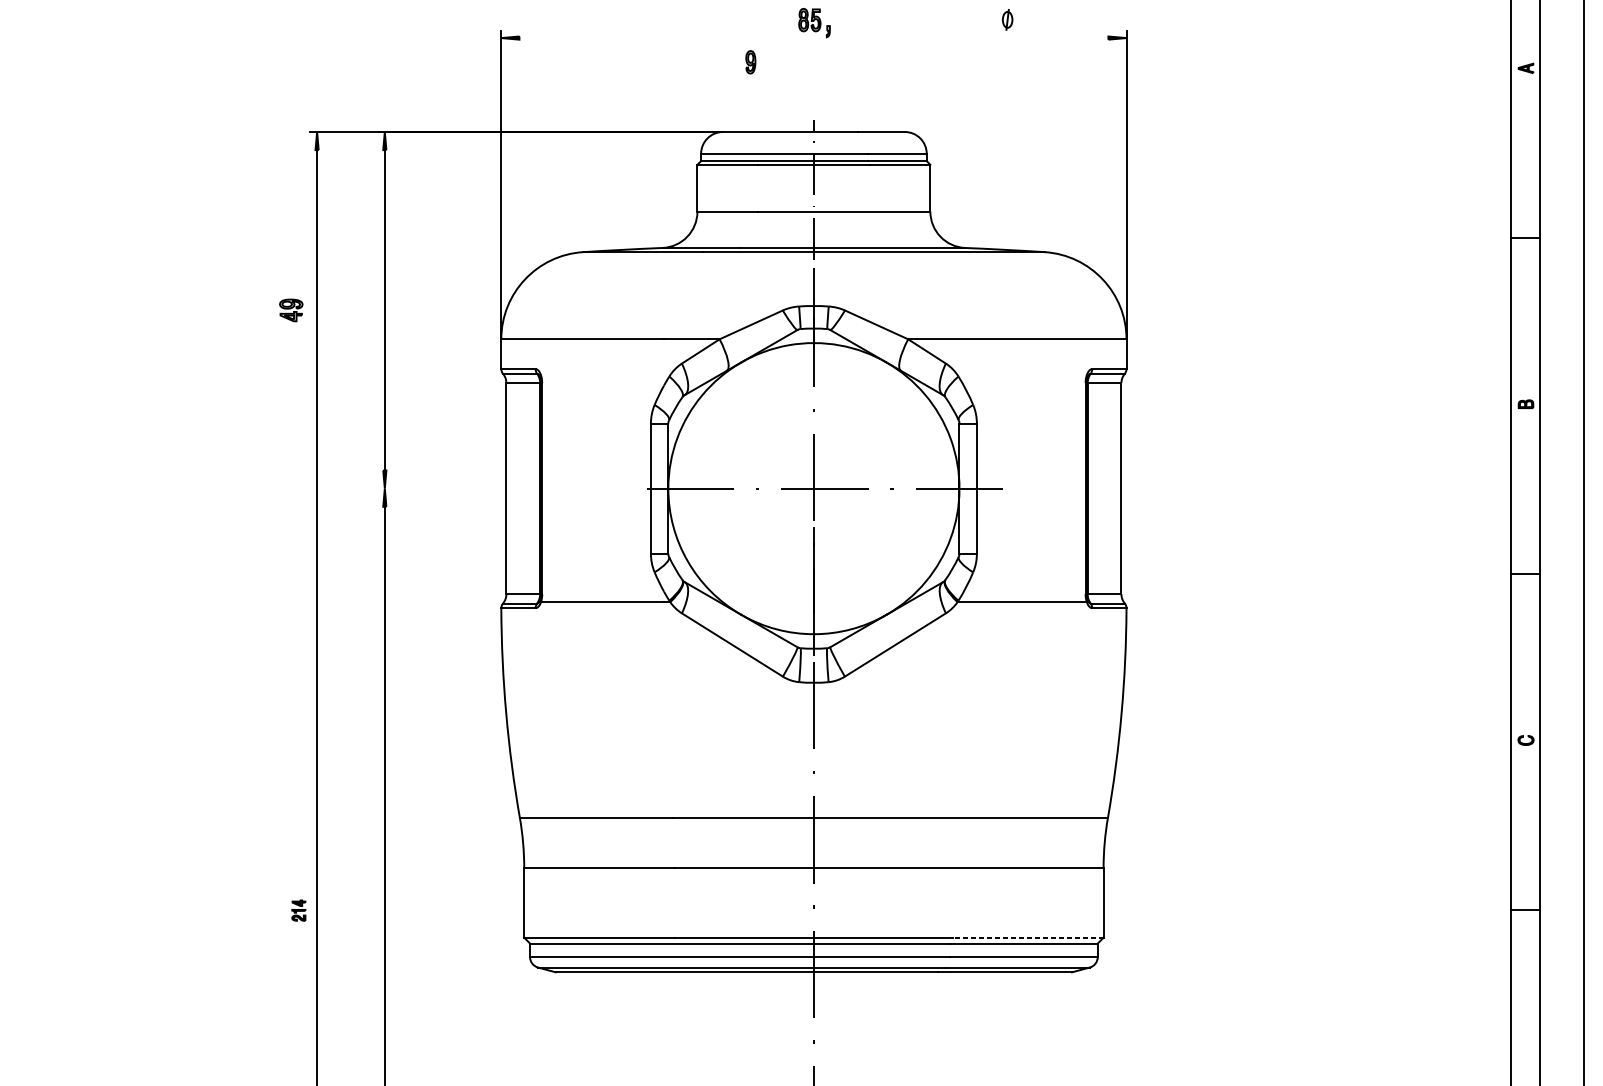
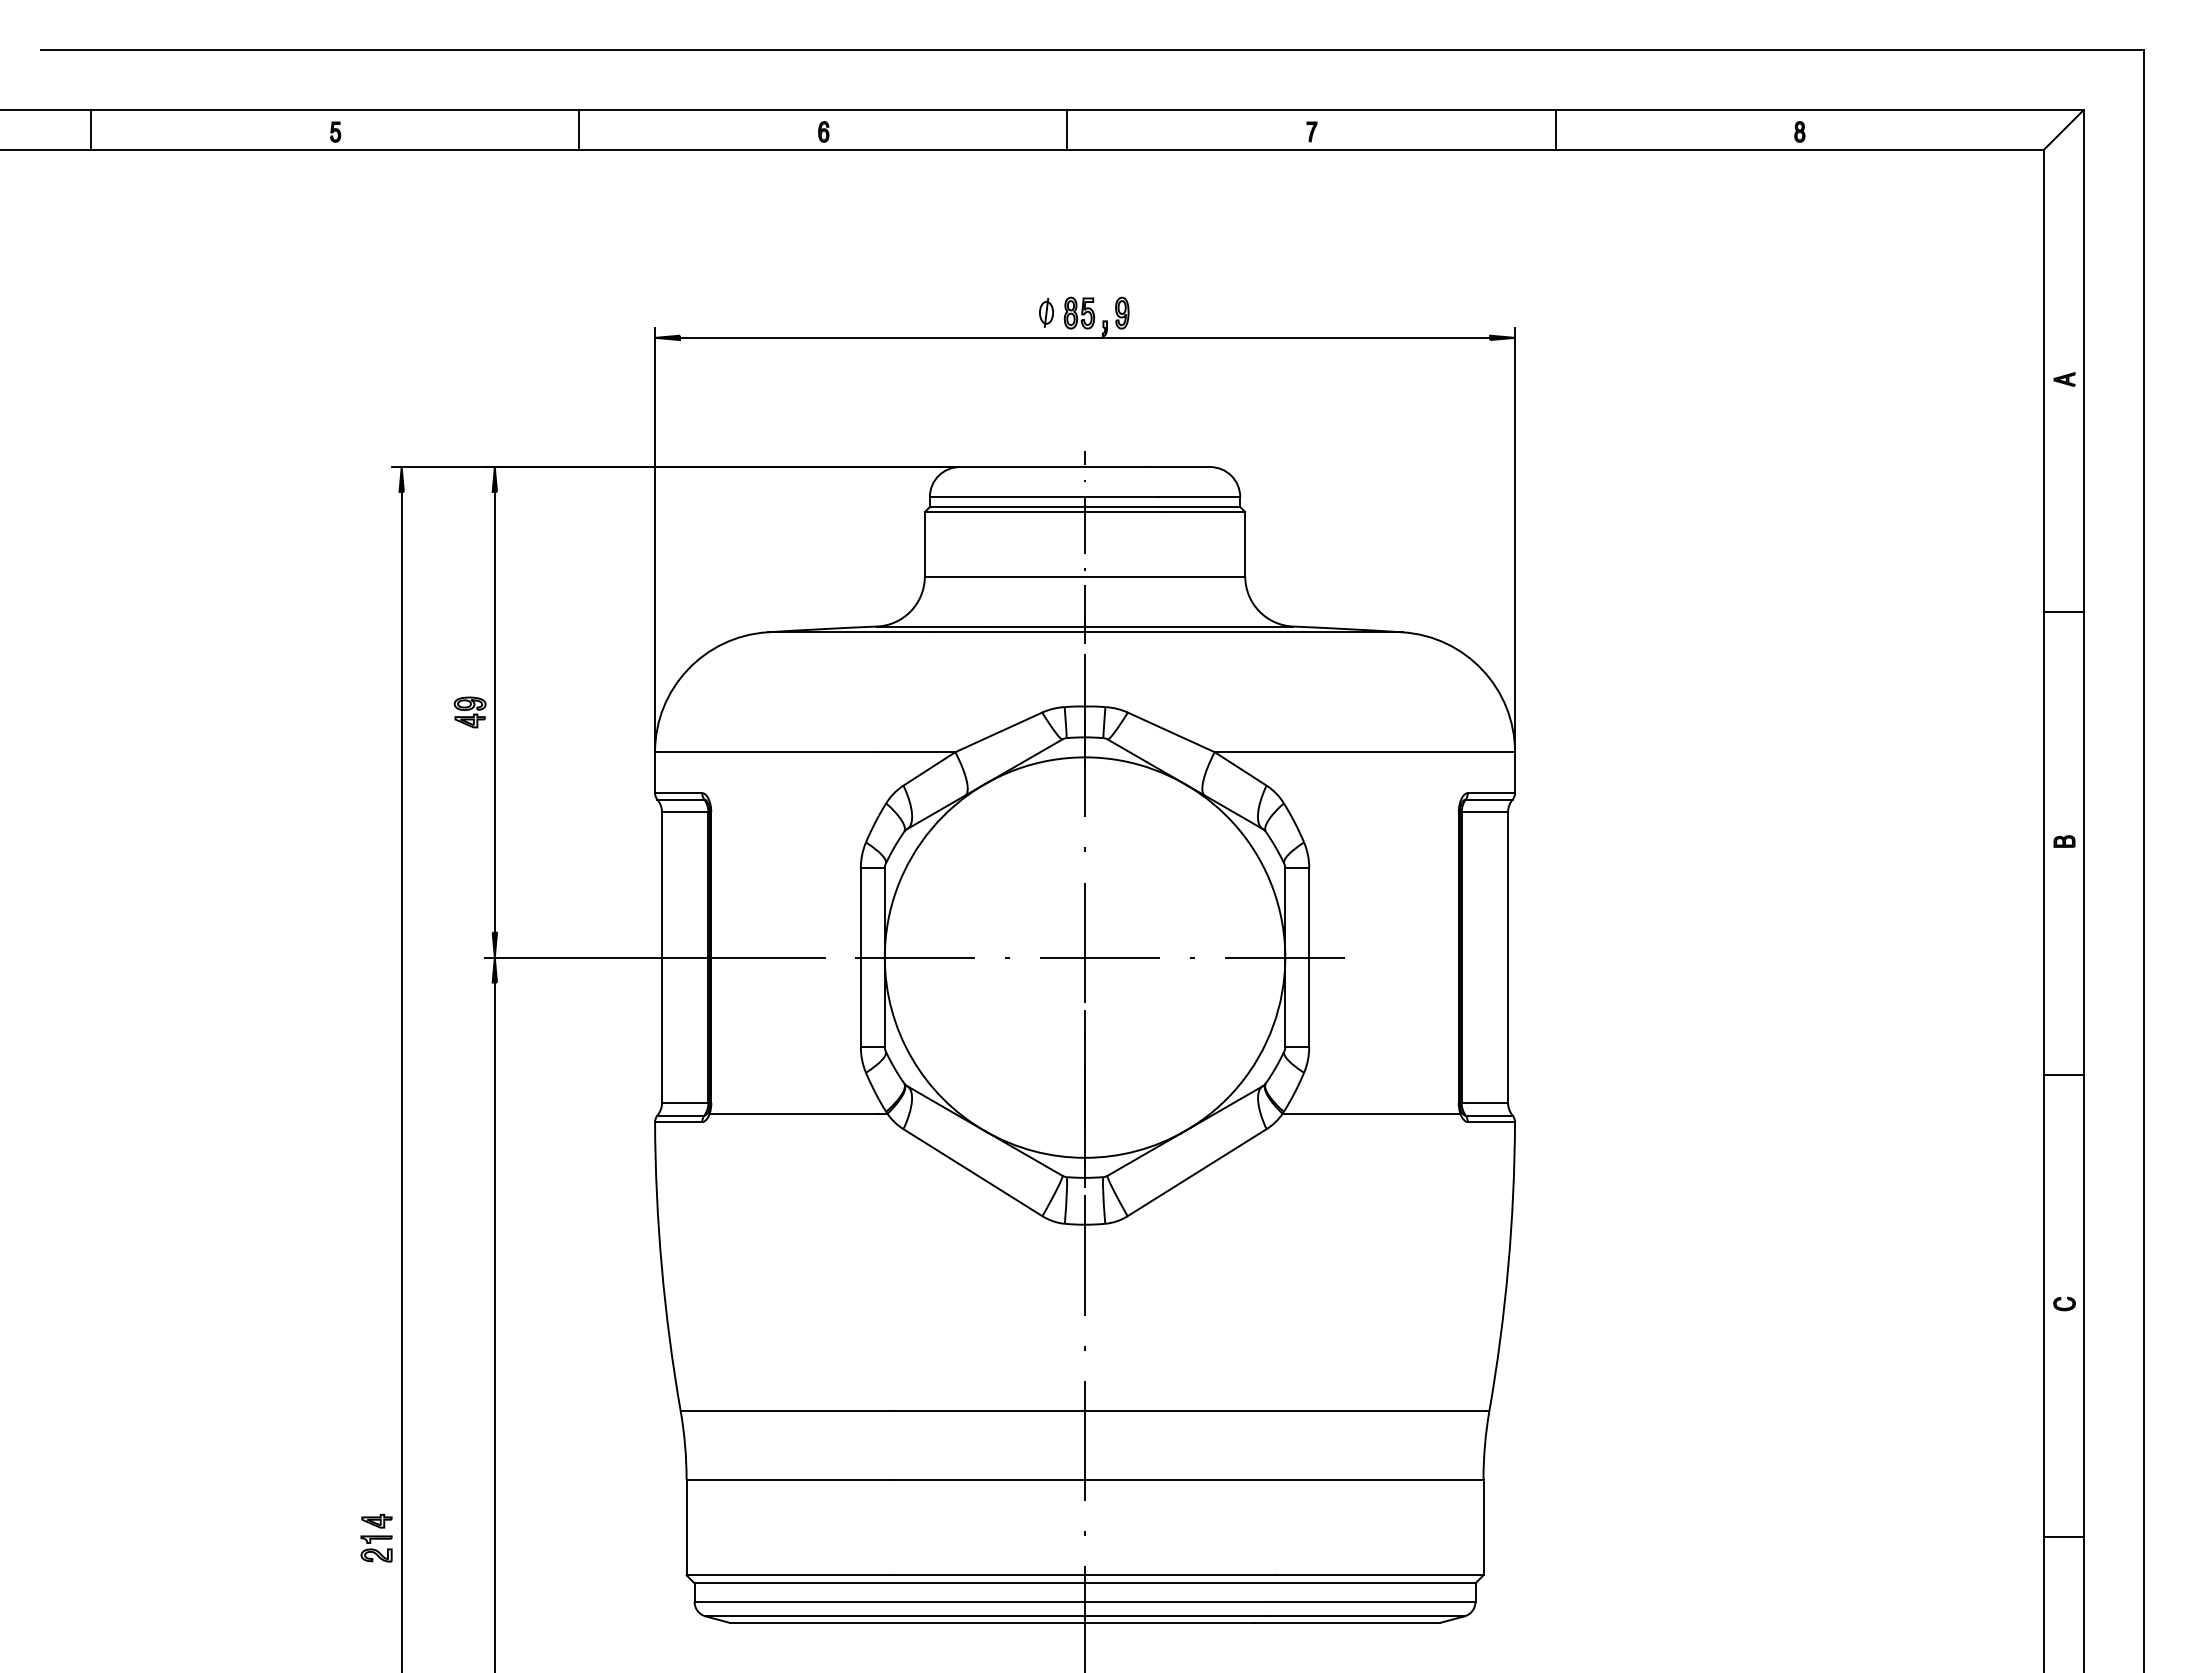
part: (1007, 19) -> (1046, 312), moved
line: (813, 37) -> (1084, 337), added
part: (751, 61) -> (1122, 312), moved
part: (290, 310) -> (469, 712), moved
line: (500, 488) -> (654, 957), added
part: (298, 910) -> (376, 1537), size x1.67
line: (1027, 937) -> (1379, 1575), dashed -> solid

